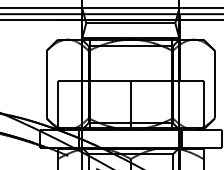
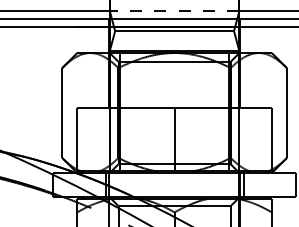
line: (130, 8) -> (174, 11), solid -> dashed

